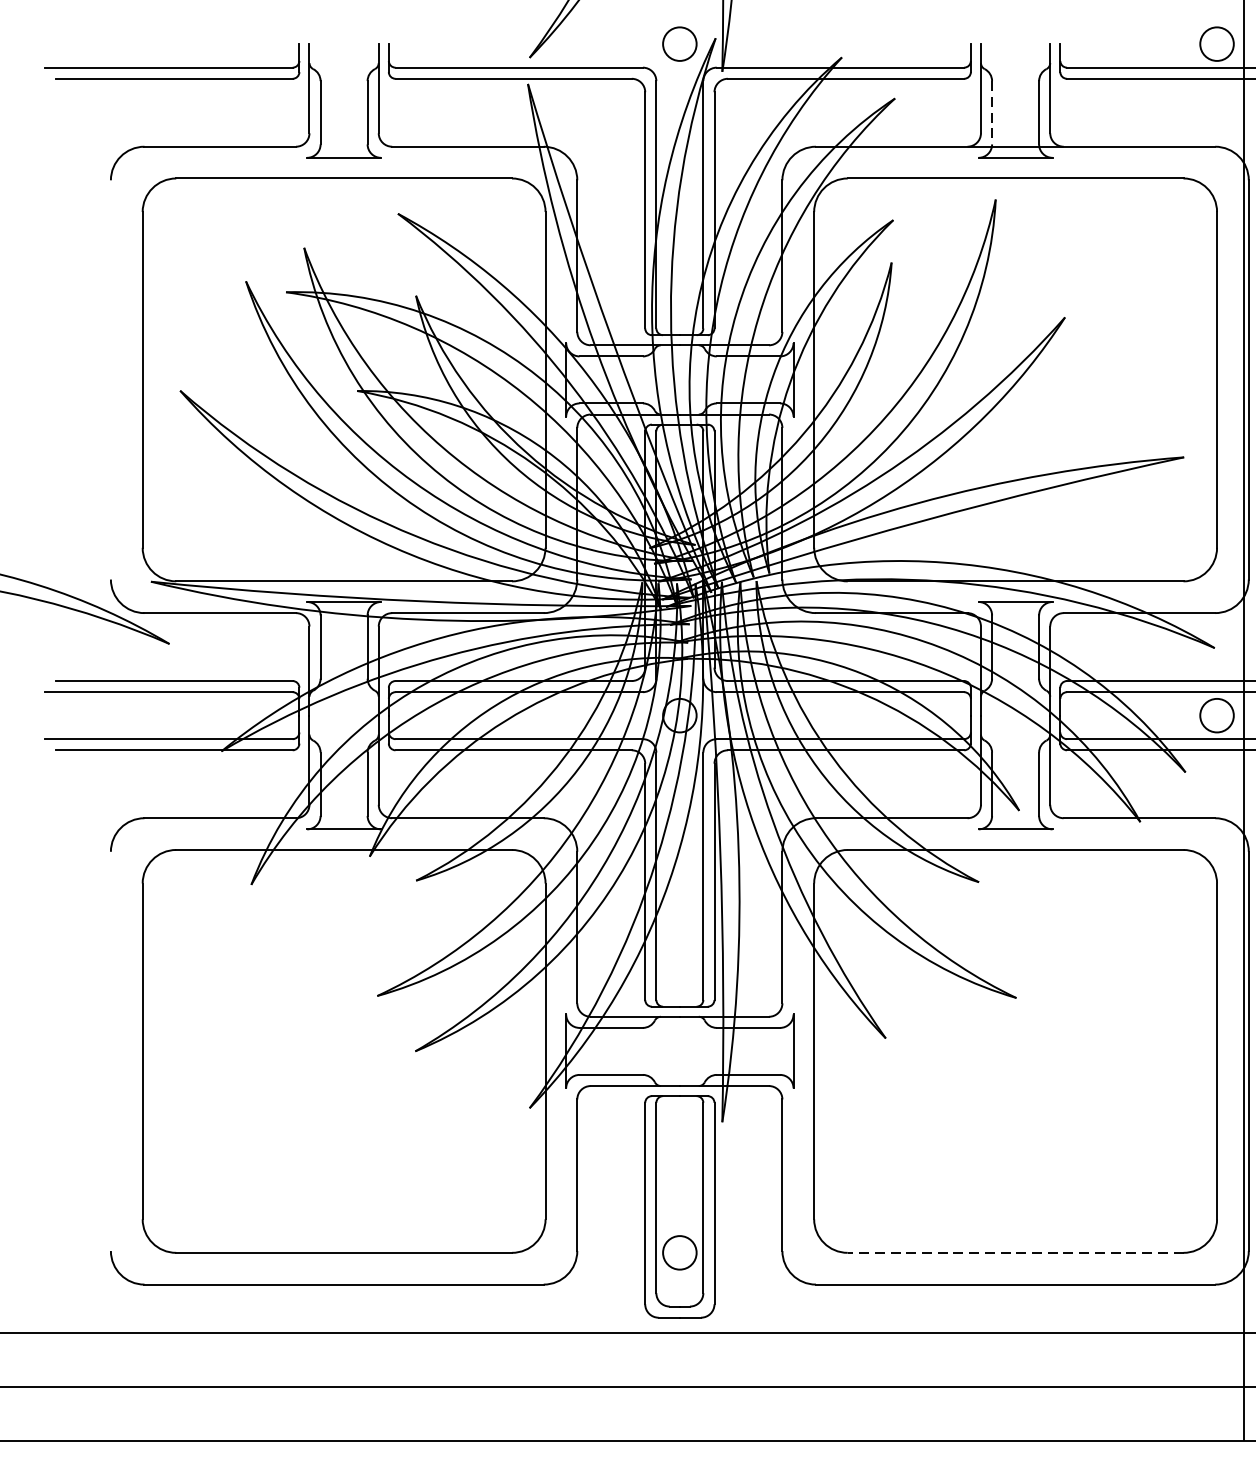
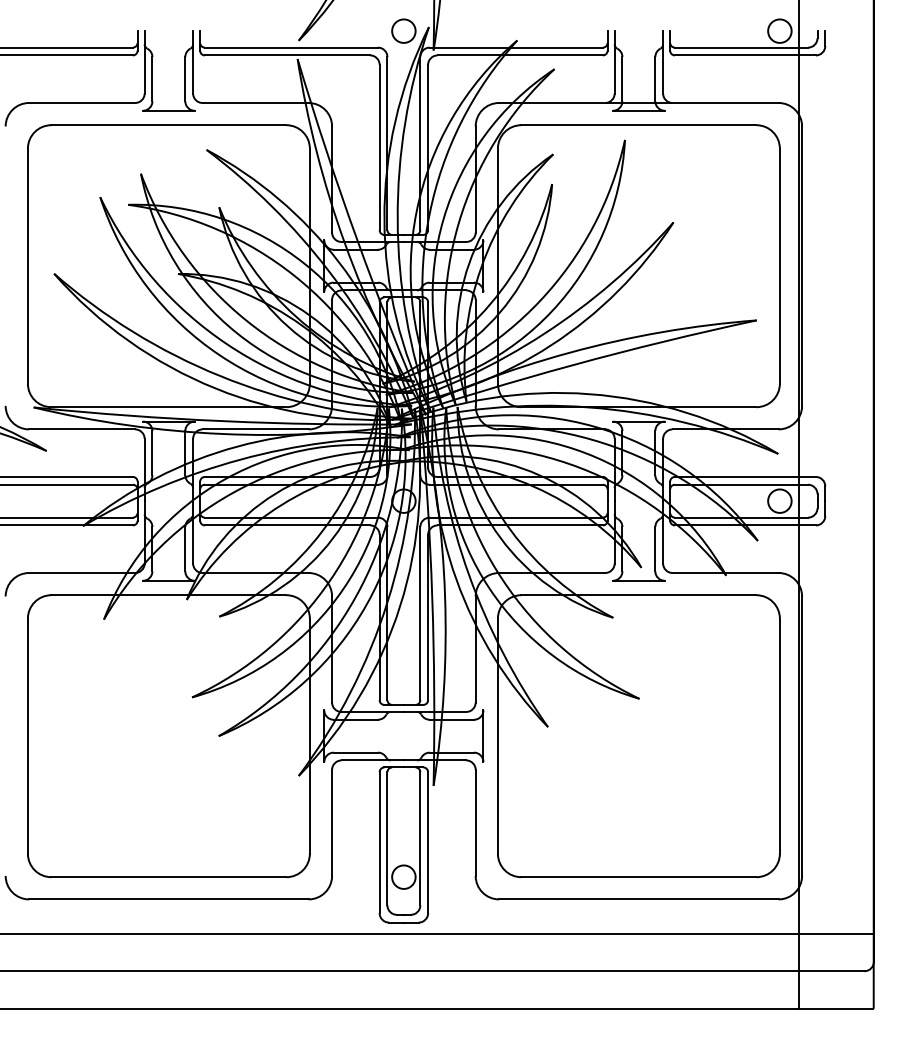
line: (992, 113) -> (622, 79), dashed -> solid
line: (1015, 1253) -> (638, 877), dashed -> solid

